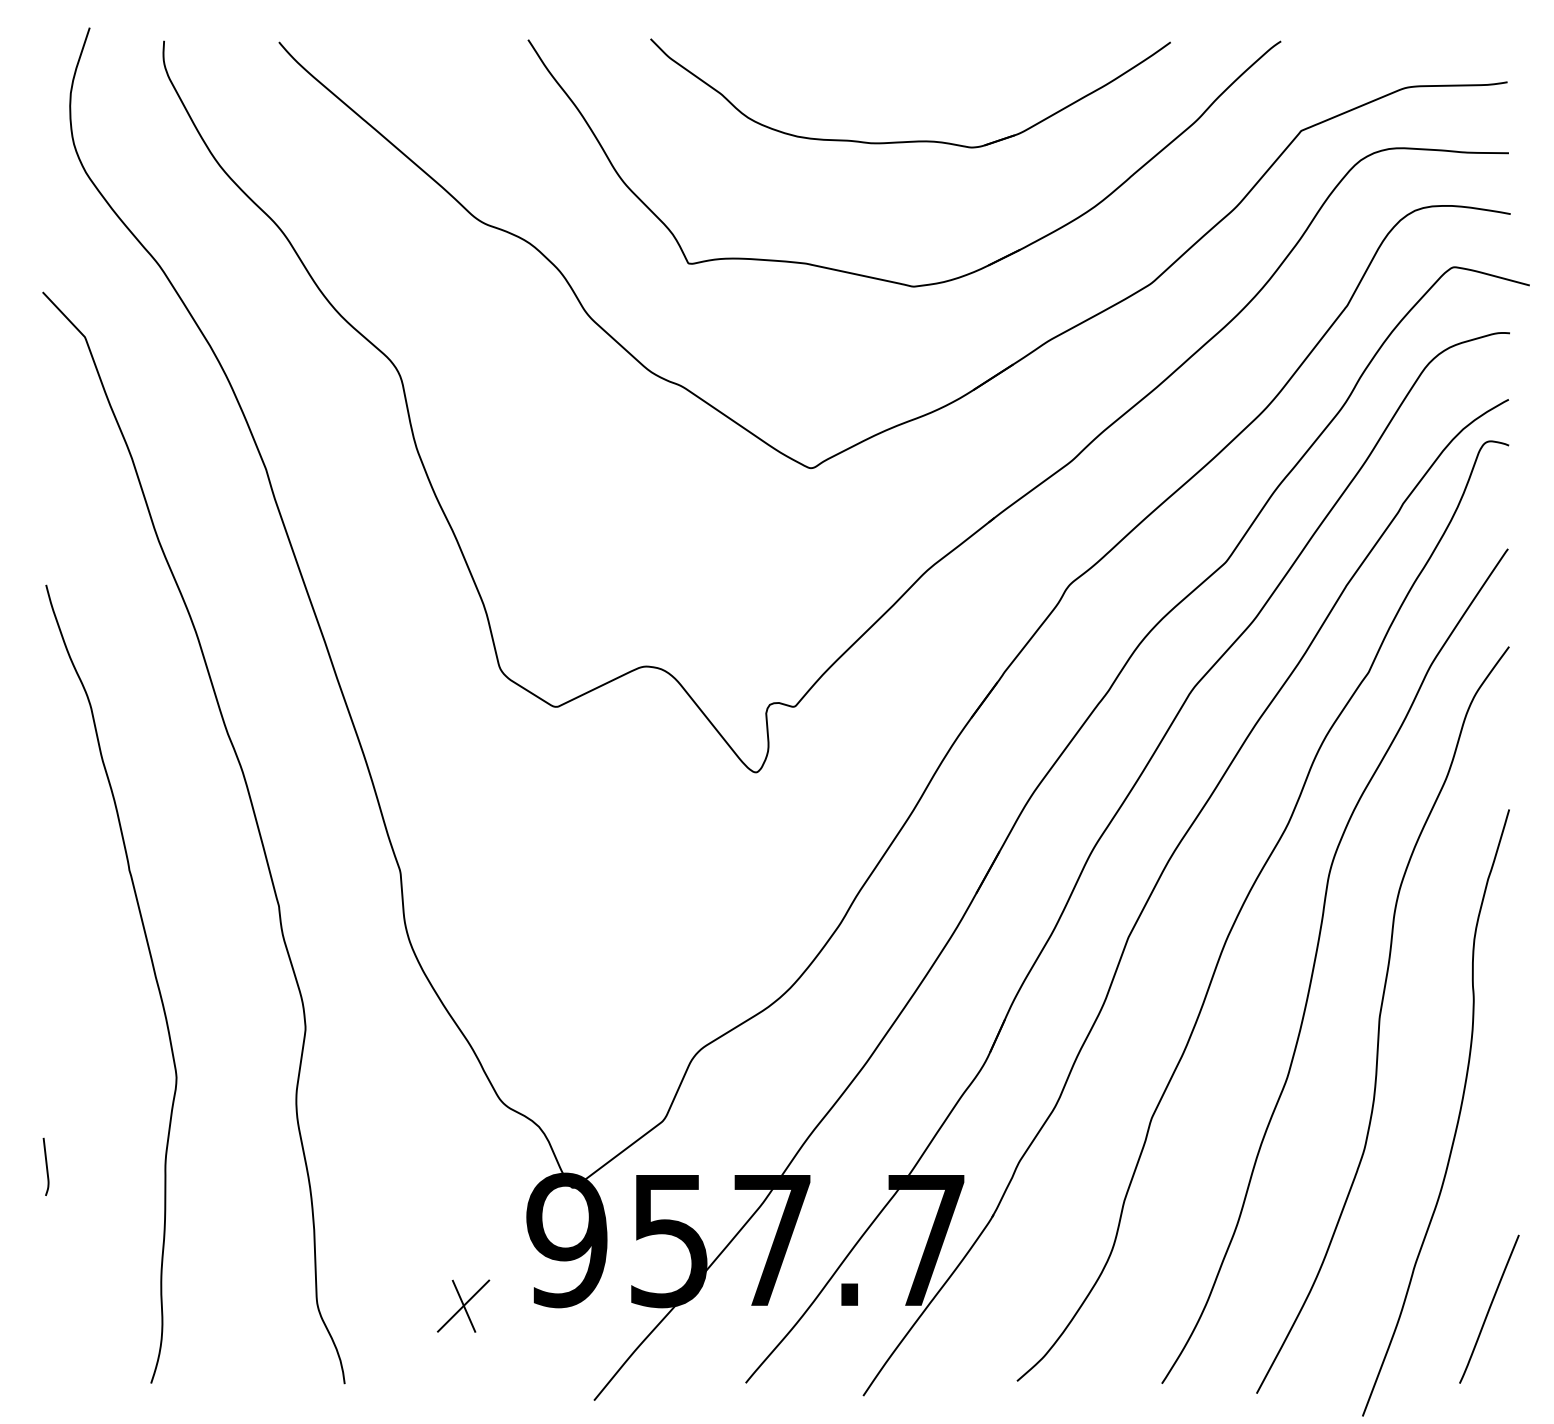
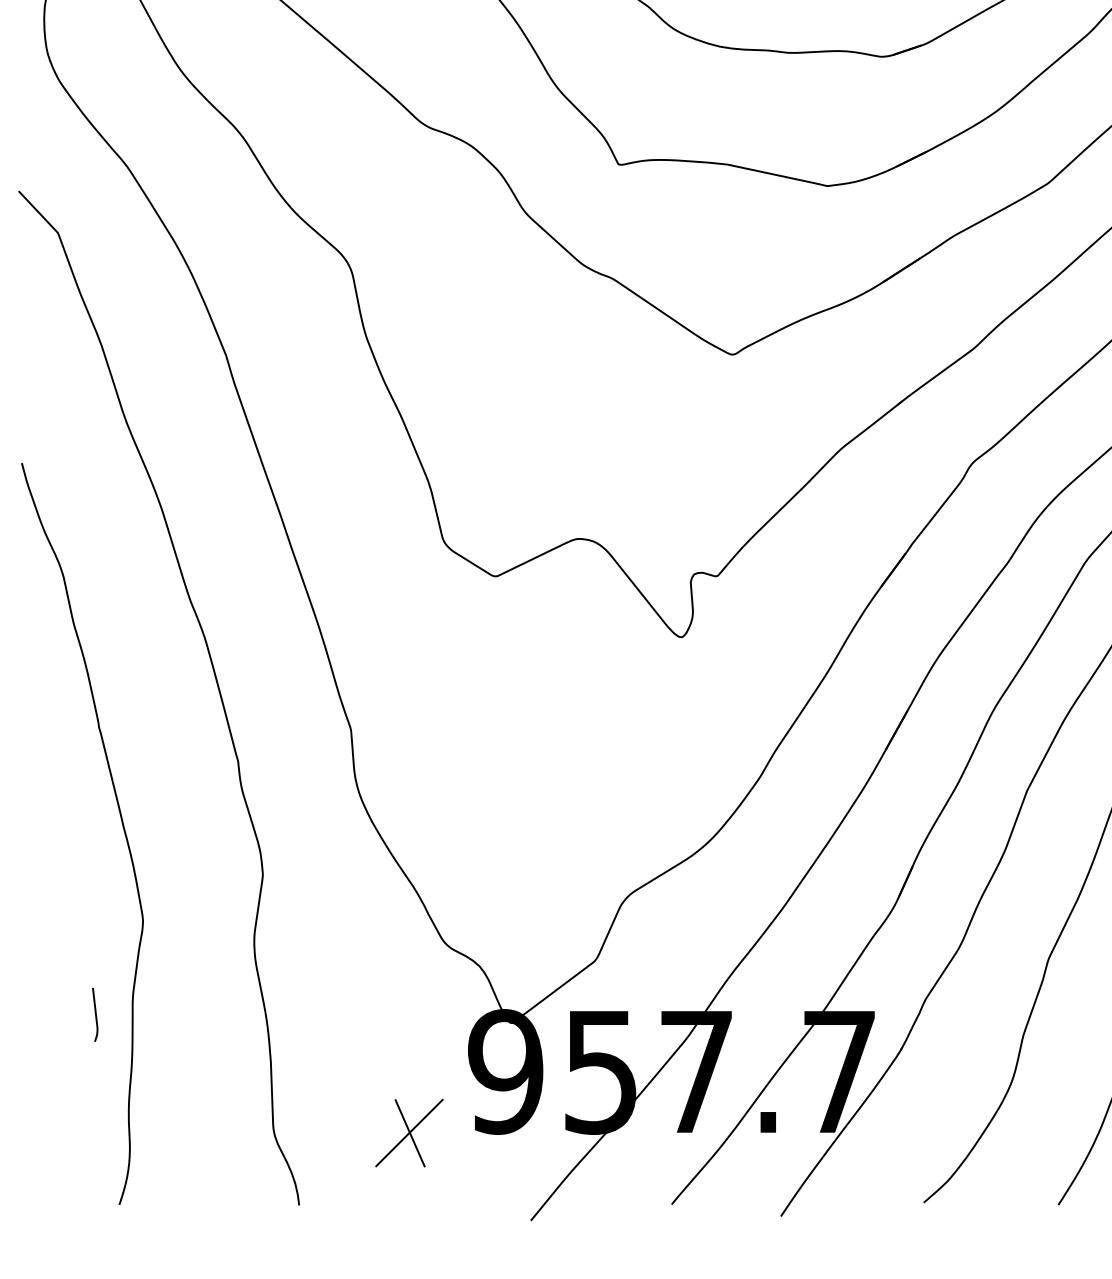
curve: (45, 1165) -> (94, 1013), moved
part: (463, 1305) -> (409, 1132), size x1.4

